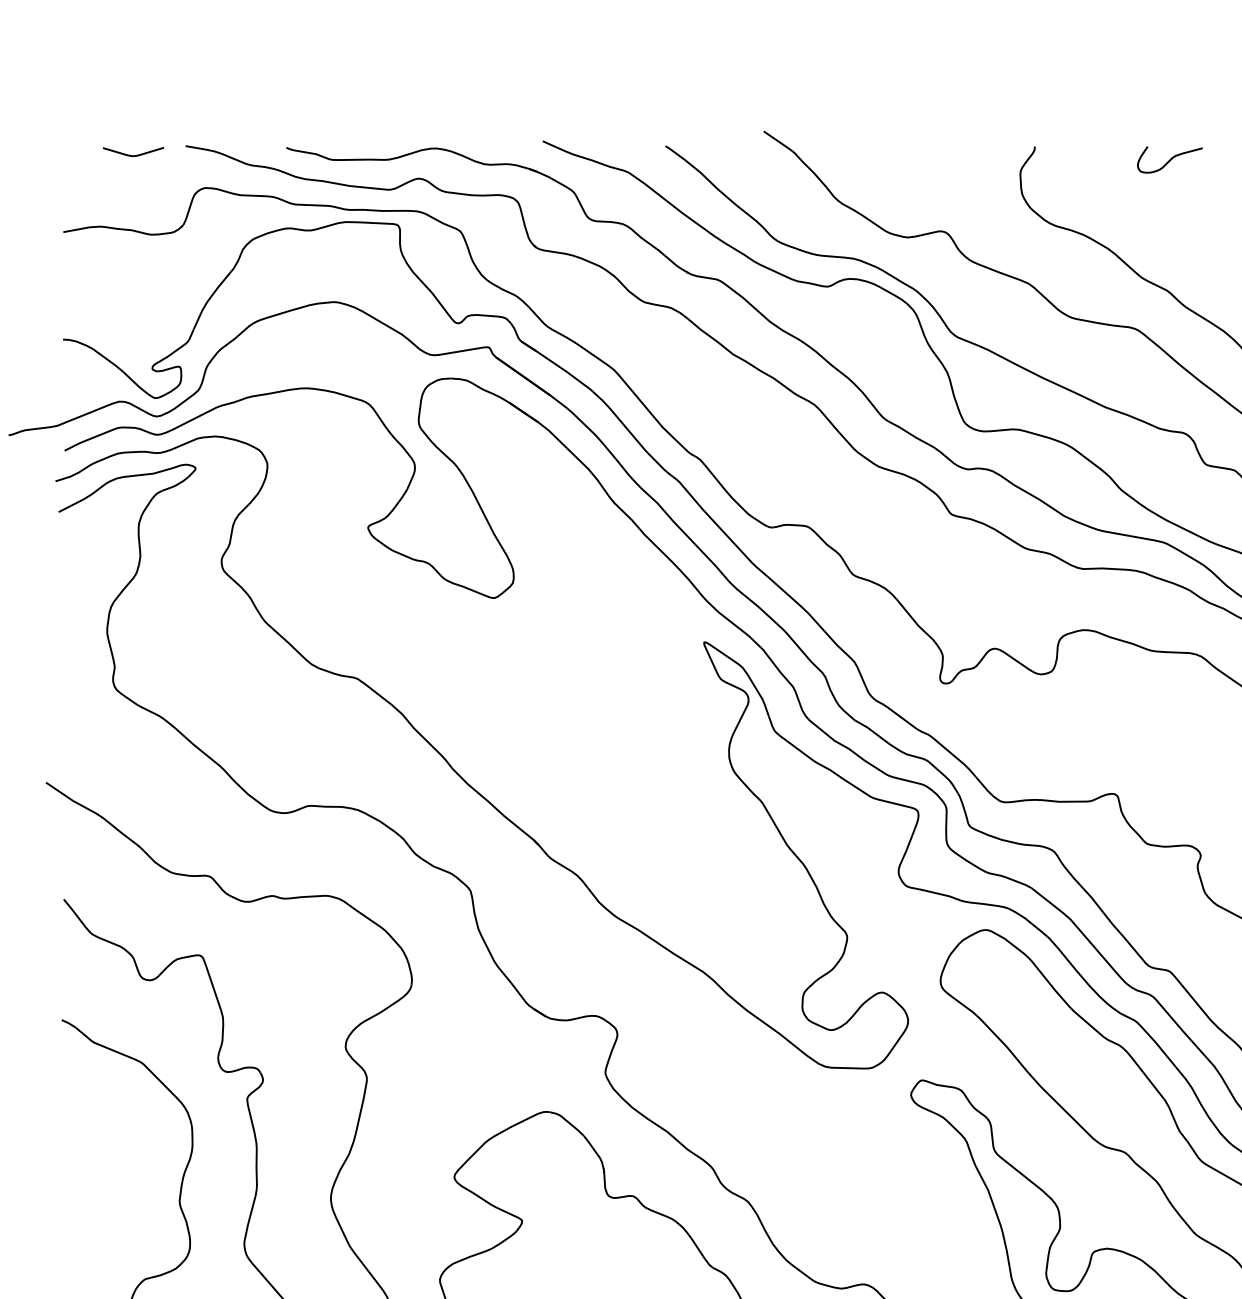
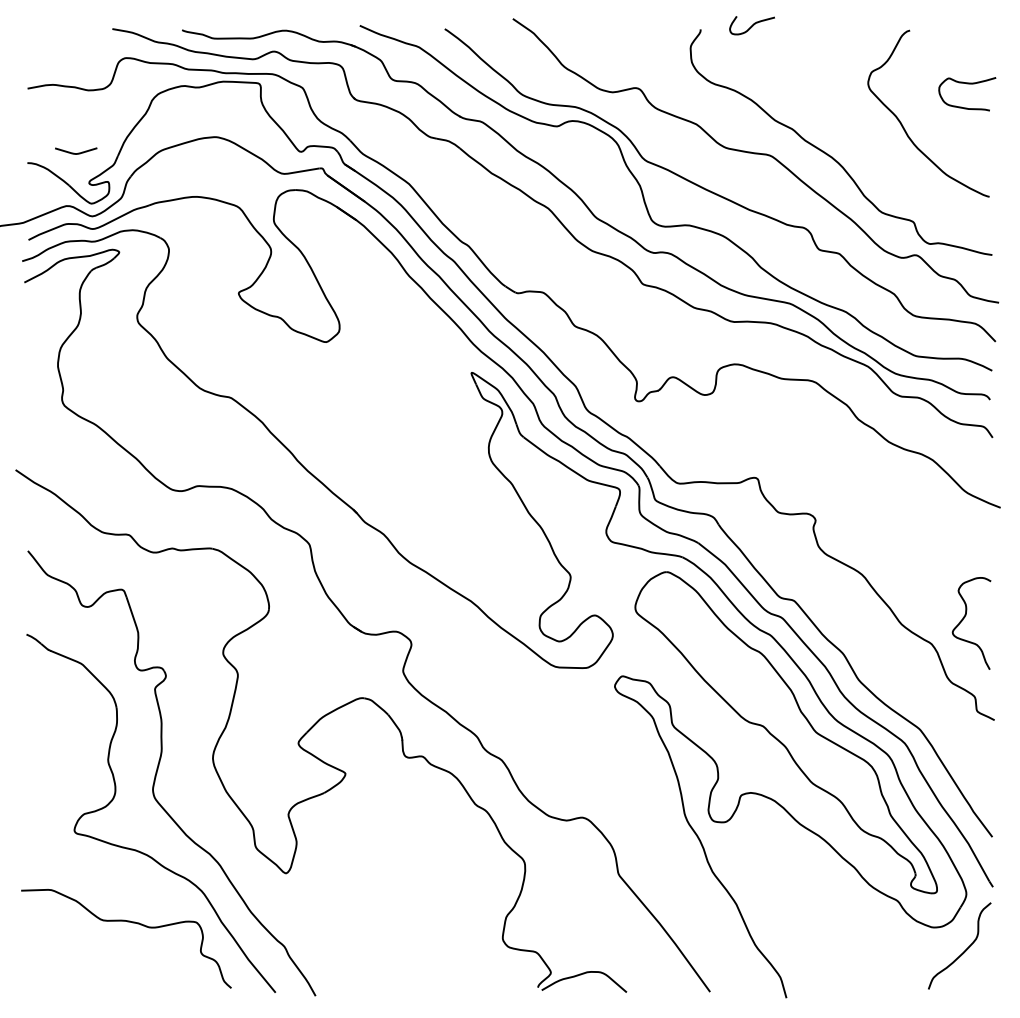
curve: (136, 153) -> (78, 152), moved
curve: (1168, 159) -> (751, 25), moved

